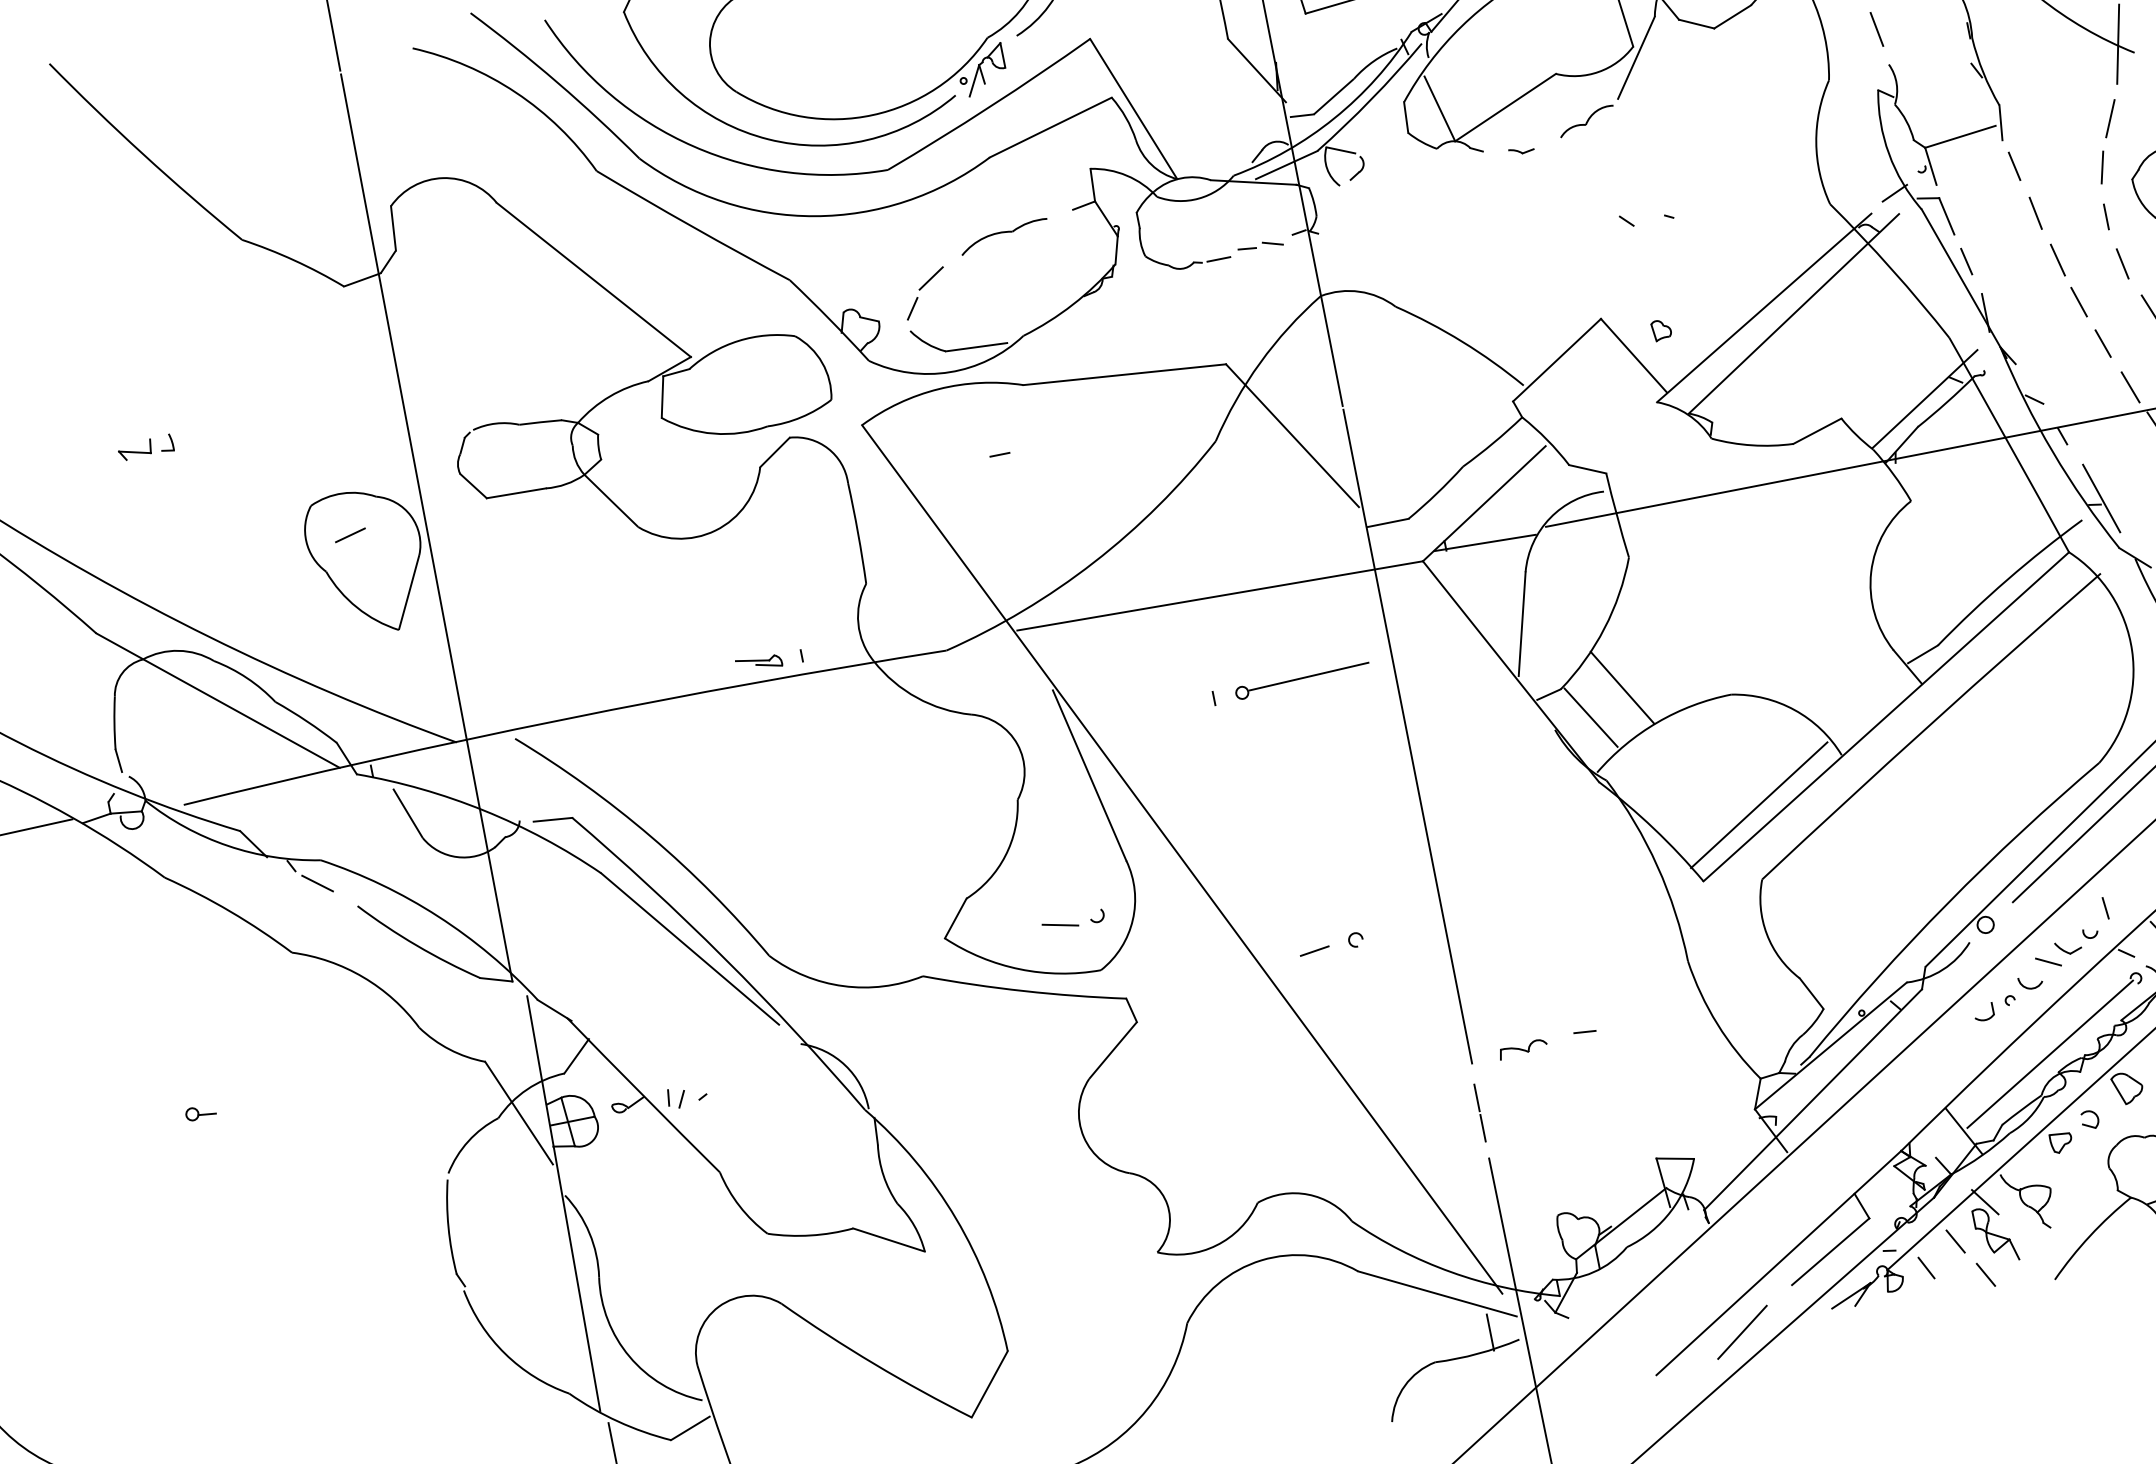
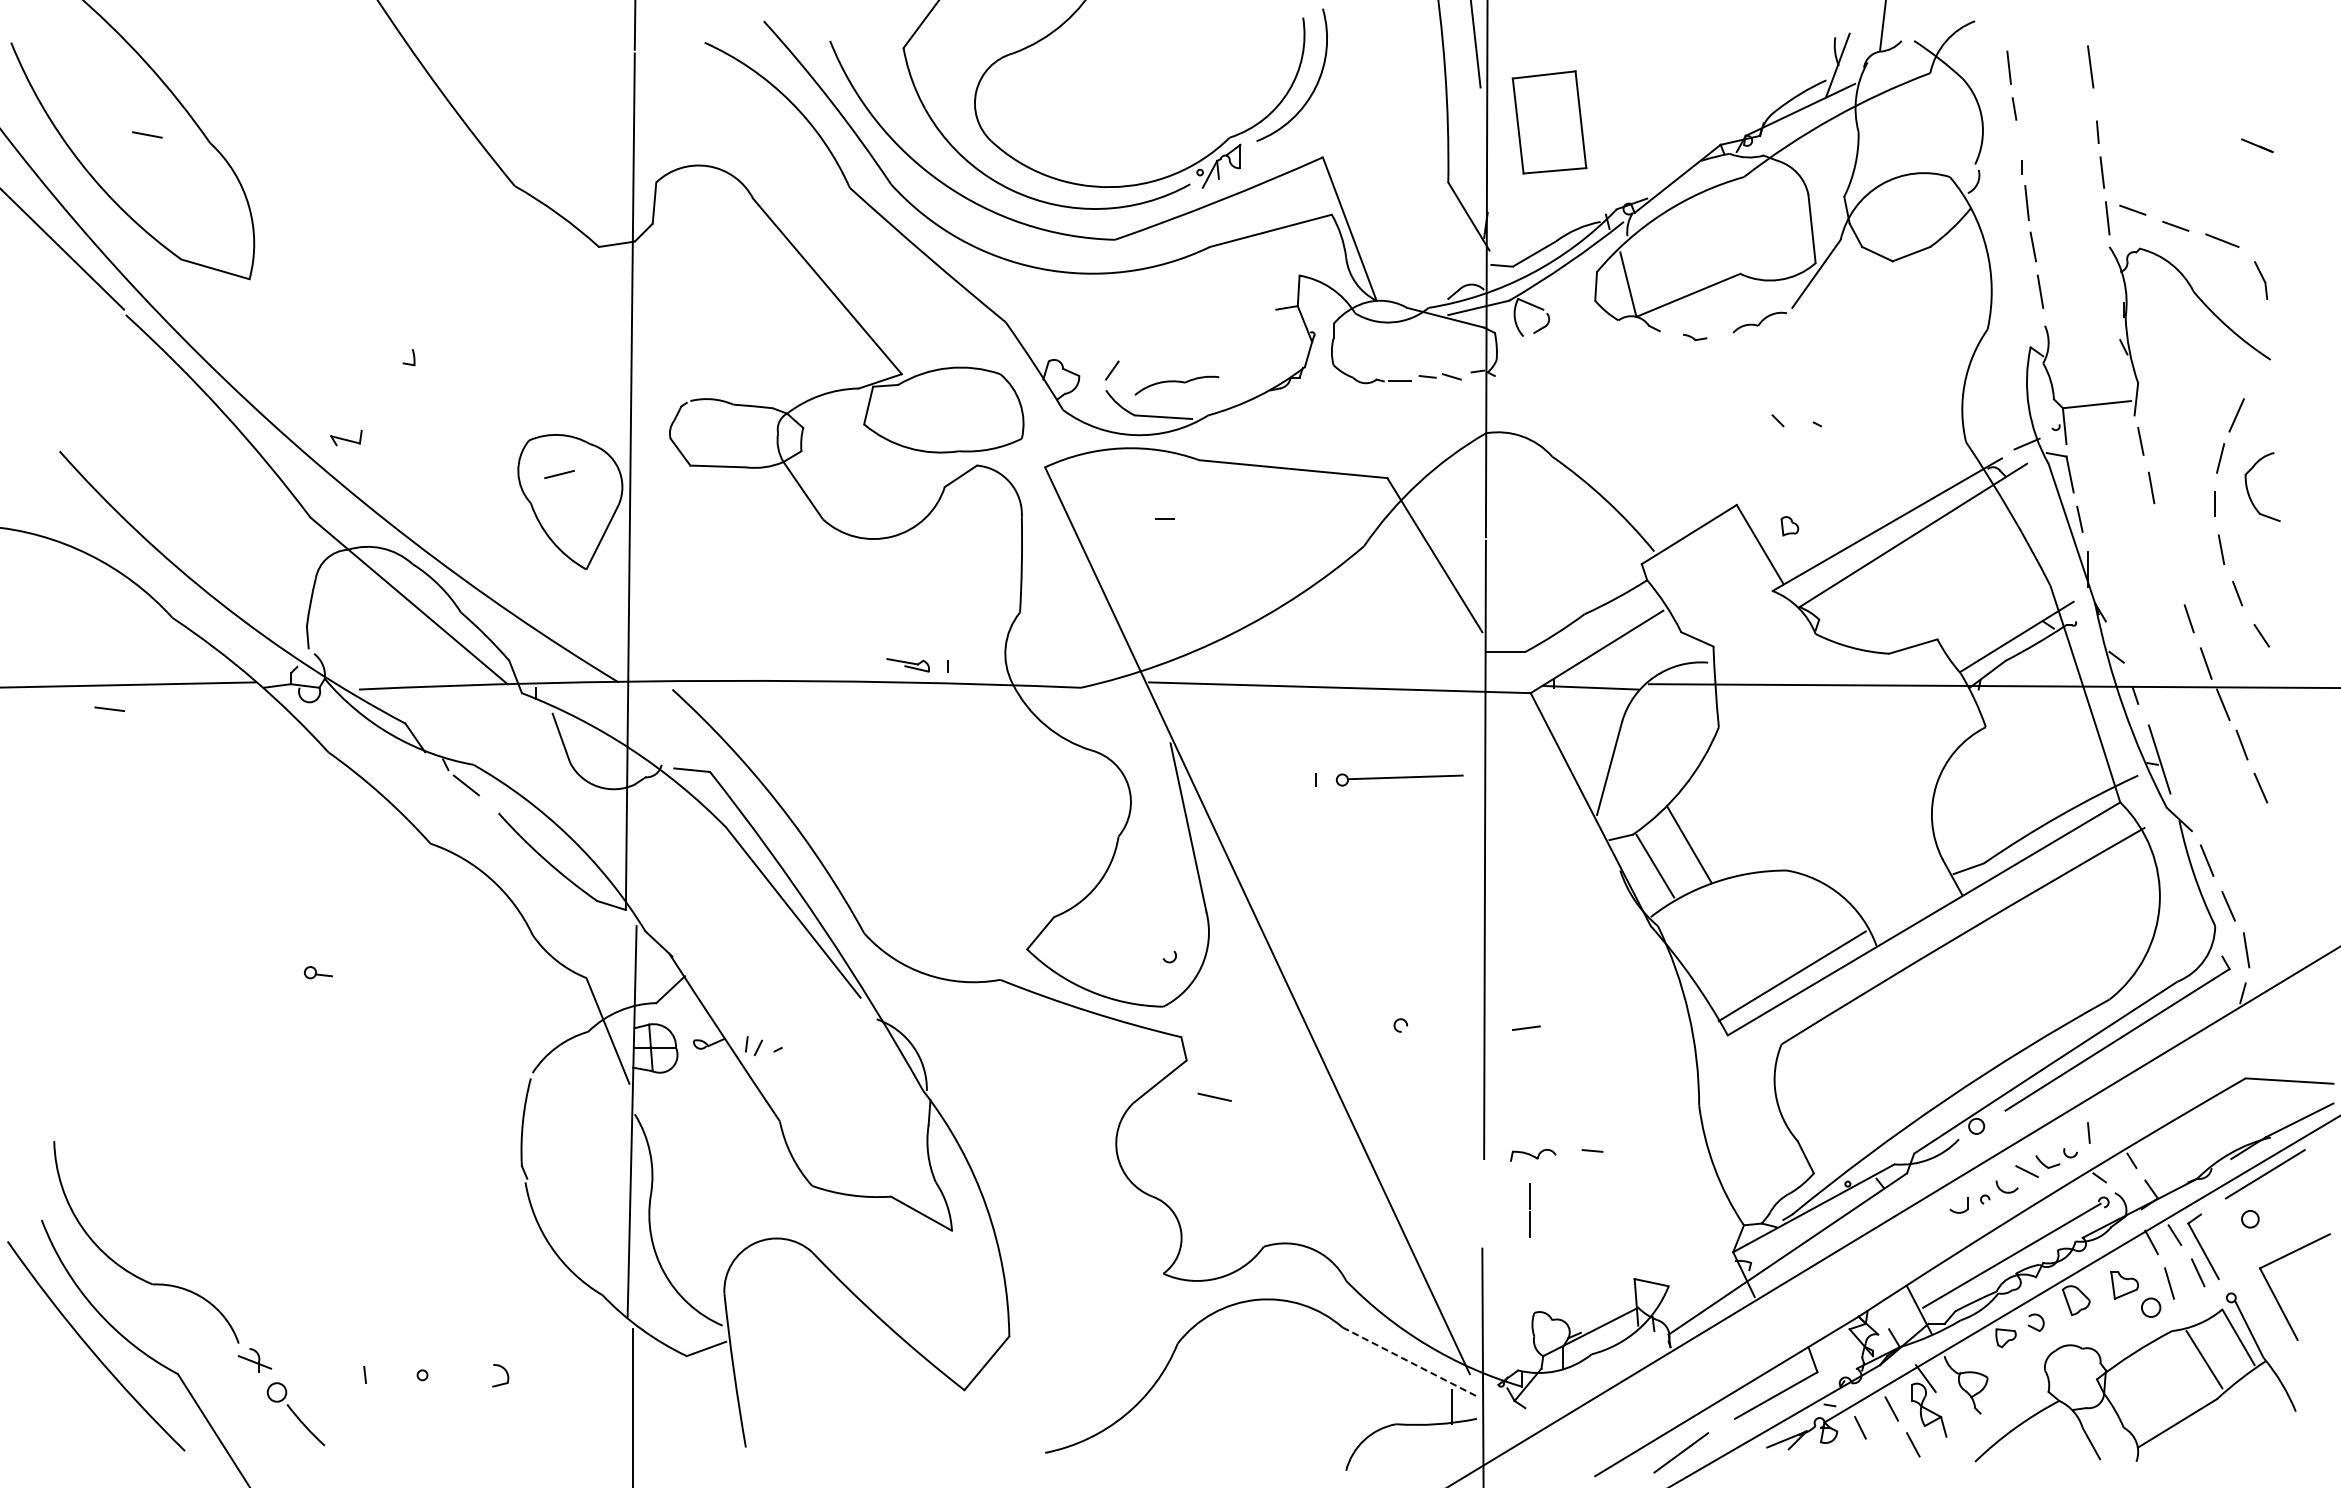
line: (2118, 43) -> (2257, 348), removed
part: (1003, 236) -> (1176, 385), moved
line: (2057, 260) -> (2162, 534), removed
line: (931, 278) -> (1134, 346), removed
line: (2078, 302) -> (2174, 576), removed
part: (135, 450) -> (346, 438), moved
line: (1060, 924) -> (1214, 1096), moved
line: (1314, 950) -> (1526, 1027), moved
line: (1478, 1112) -> (1529, 1209), moved
line: (1437, 1294) -> (1410, 1362), solid -> dashed

